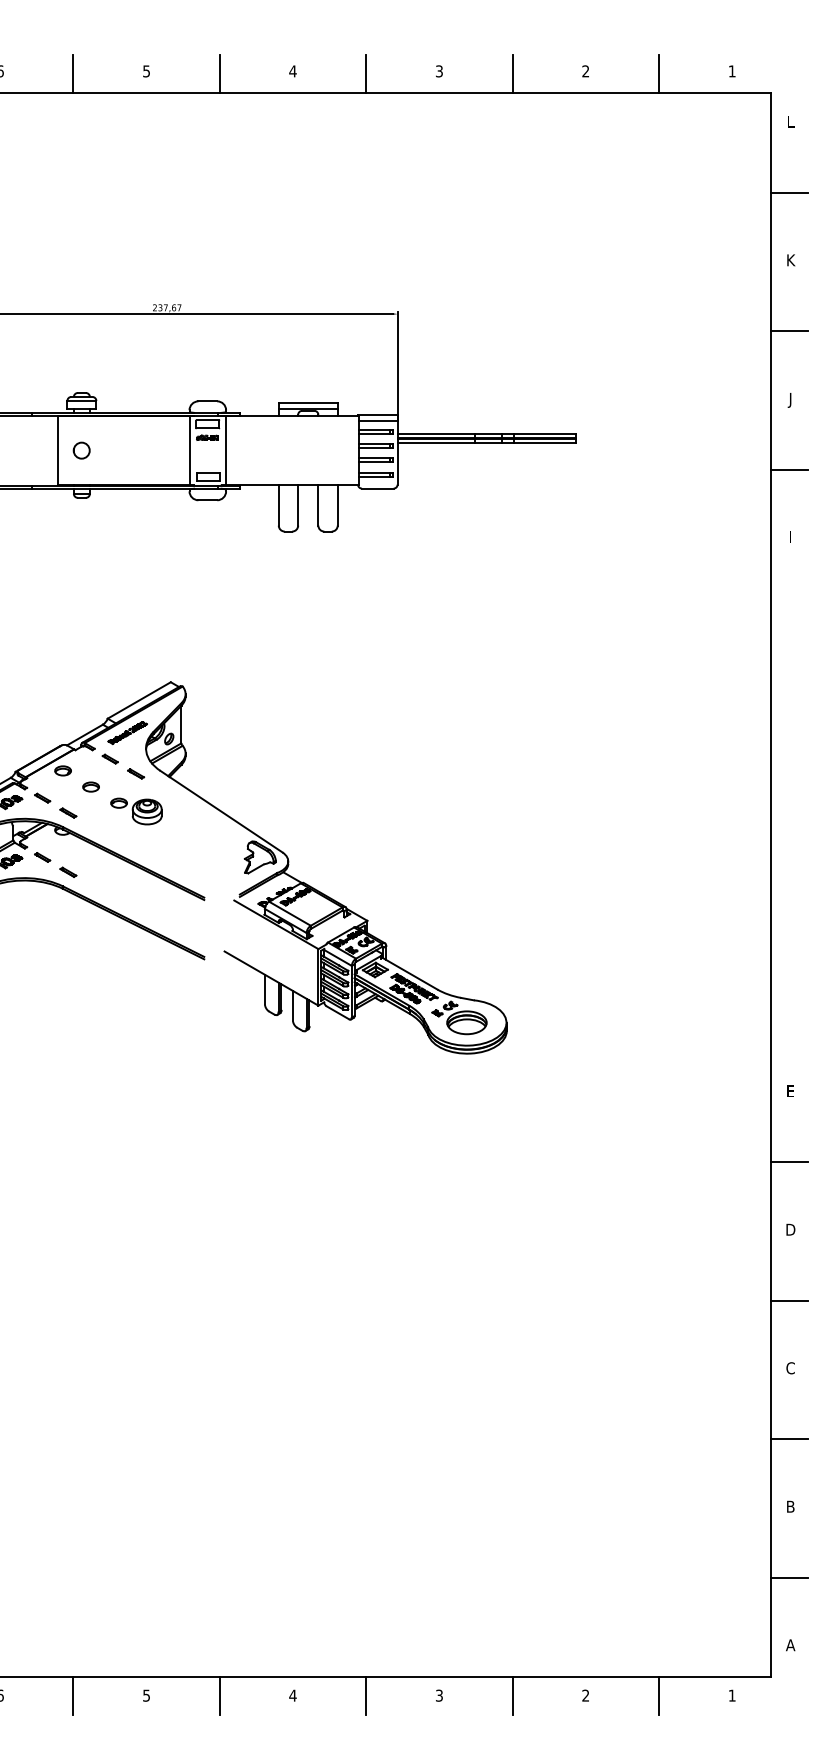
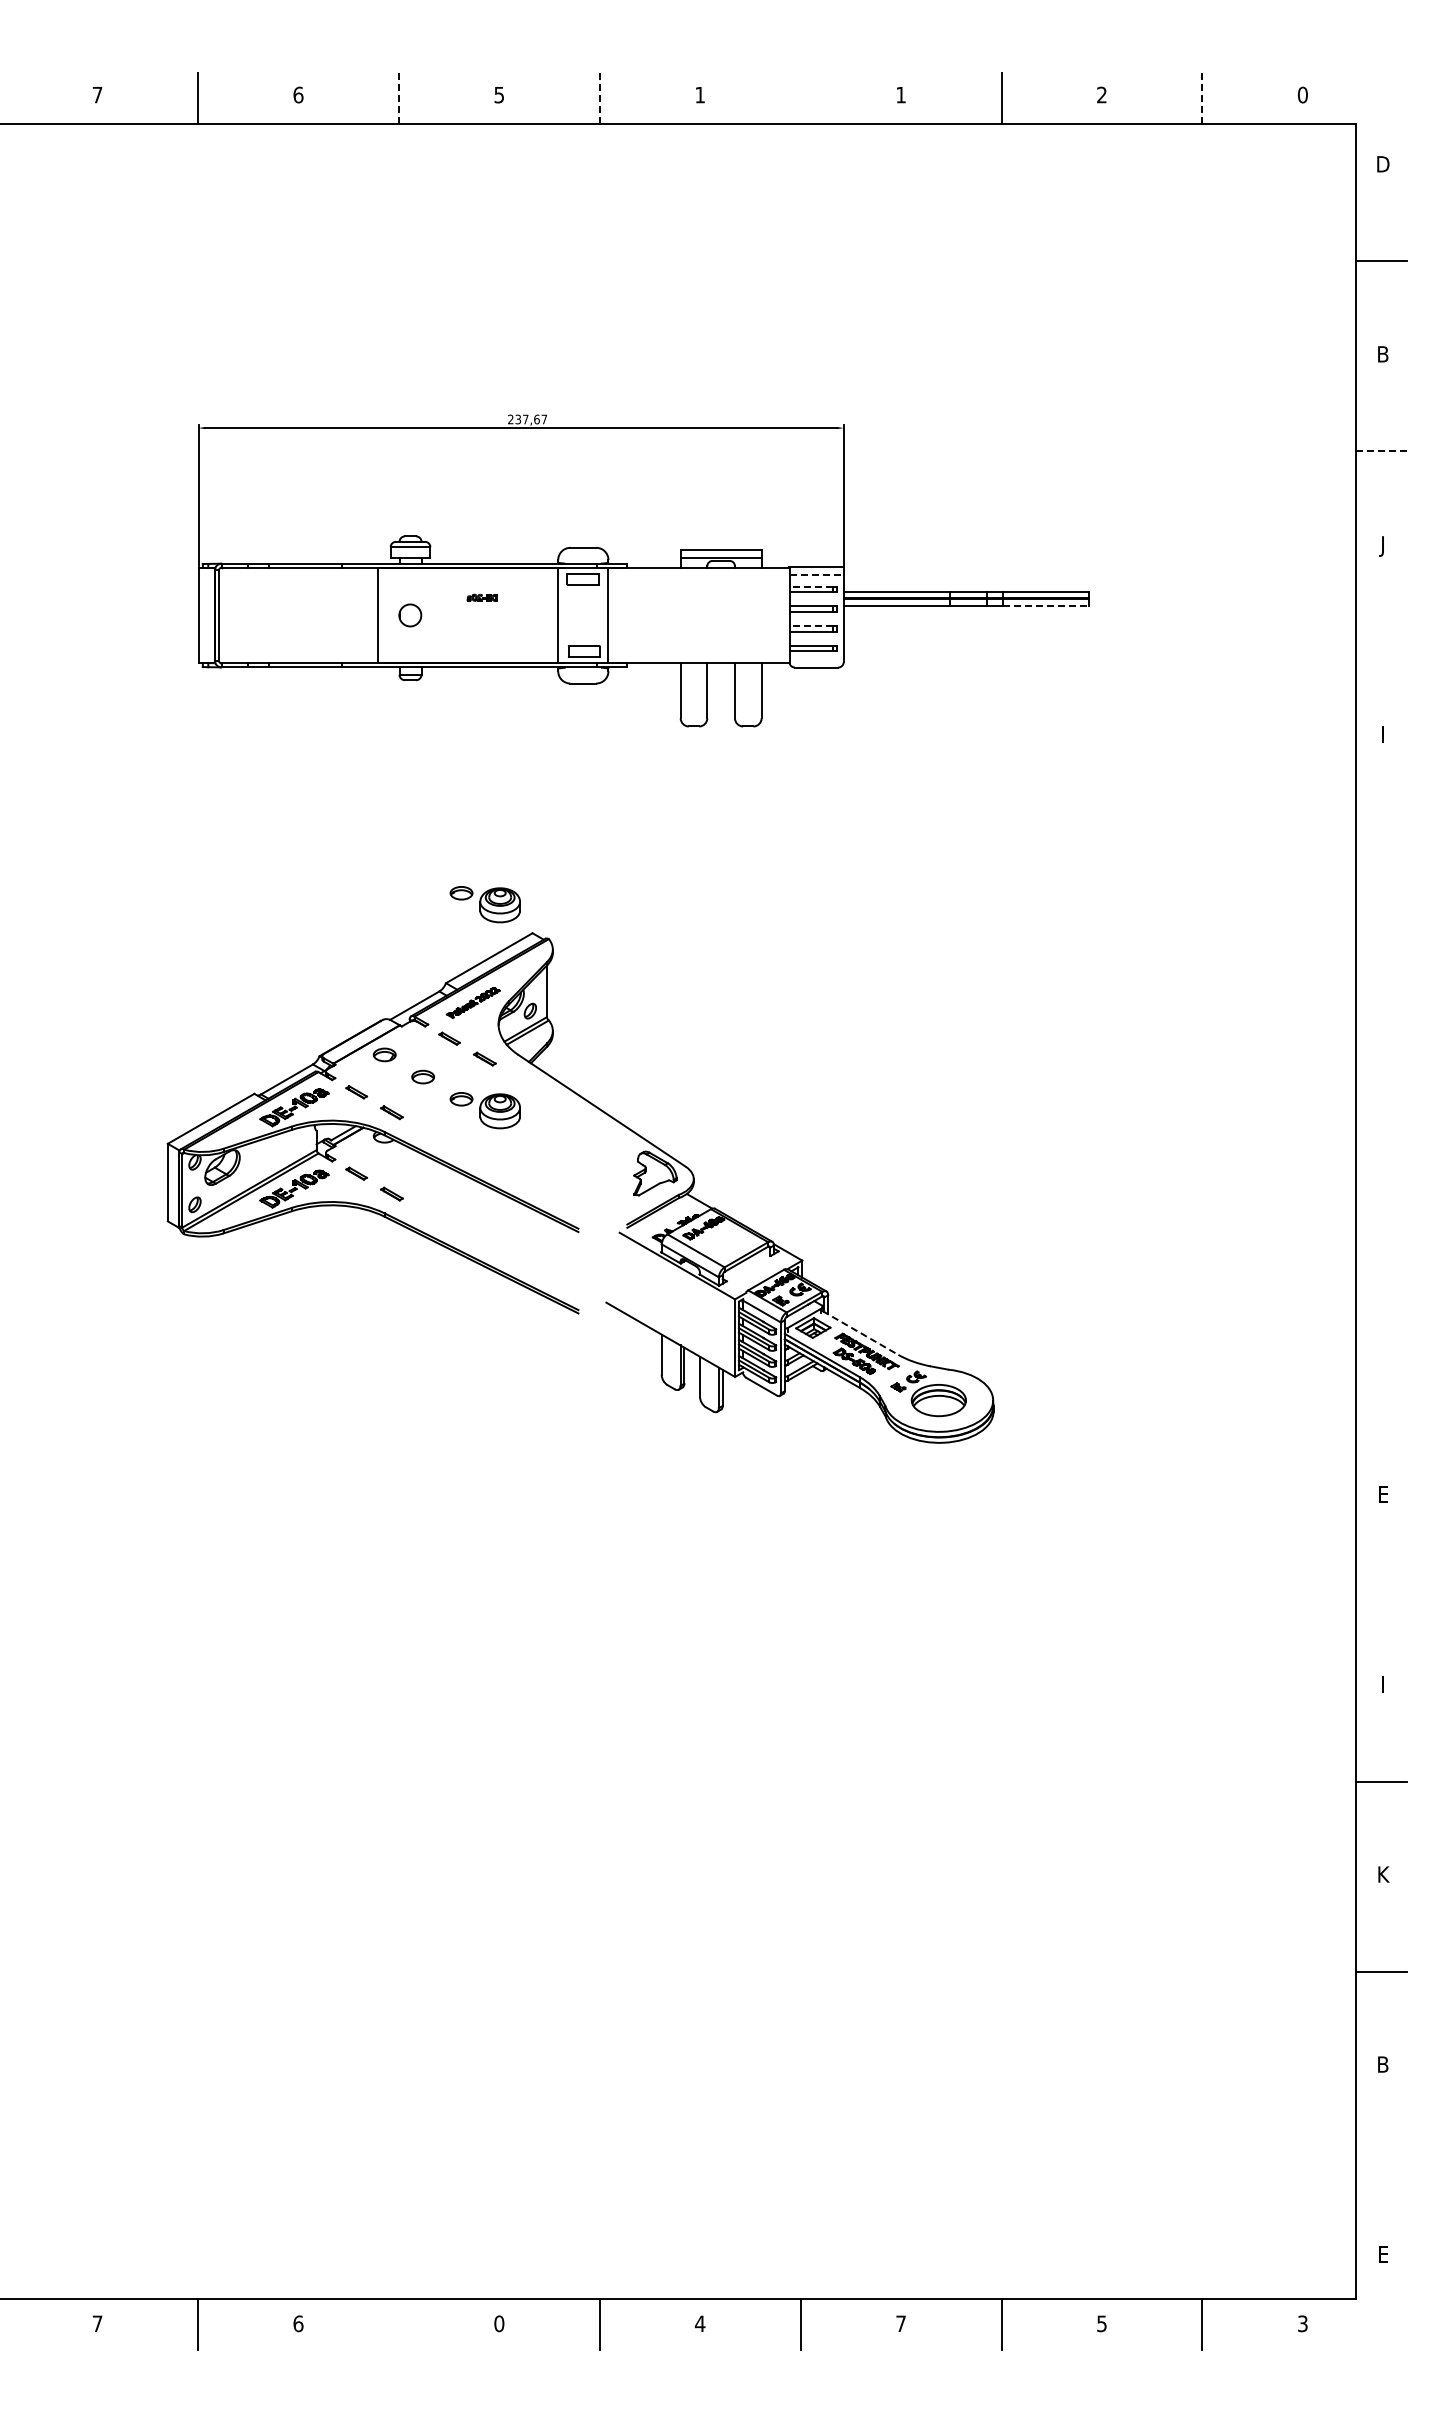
text: (438, 70) -> (900, 94), 3 -> 1
text: (731, 70) -> (1302, 94), 1 -> 0
text: (292, 71) -> (699, 95), 4 -> 1
line: (73, 73) -> (398, 98), solid -> dashed
line: (219, 73) -> (599, 98), solid -> dashed
line: (366, 73) -> (800, 98), removed
line: (659, 73) -> (1202, 98), solid -> dashed
text: (790, 121) -> (1383, 164), L -> D
text: (790, 260) -> (1383, 354), K -> B
line: (789, 331) -> (1381, 451), solid -> dashed
line: (377, 421) -> (816, 575), solid -> dashed
line: (374, 429) -> (811, 586), solid -> dashed
part: (207, 437) -> (481, 597), moved
line: (544, 443) -> (1045, 605), solid -> dashed
line: (374, 458) -> (811, 626), solid -> dashed
line: (789, 469) -> (1381, 641), removed
part: (135, 661) -> (484, 904), added
line: (409, 973) -> (860, 1333), solid -> dashed
line: (789, 1161) -> (1381, 1591), removed
text: (790, 1229) -> (1383, 1684), D -> I
text: (790, 1368) -> (1383, 1874), C -> K
line: (789, 1577) -> (1381, 2161), removed
text: (790, 1645) -> (1382, 2254), A -> E
text: (146, 1695) -> (499, 2323), 5 -> 0
text: (438, 1695) -> (900, 2323), 3 -> 7
text: (585, 1695) -> (1101, 2323), 2 -> 5
text: (731, 1695) -> (1302, 2323), 1 -> 3
line: (73, 1696) -> (398, 2324), removed

